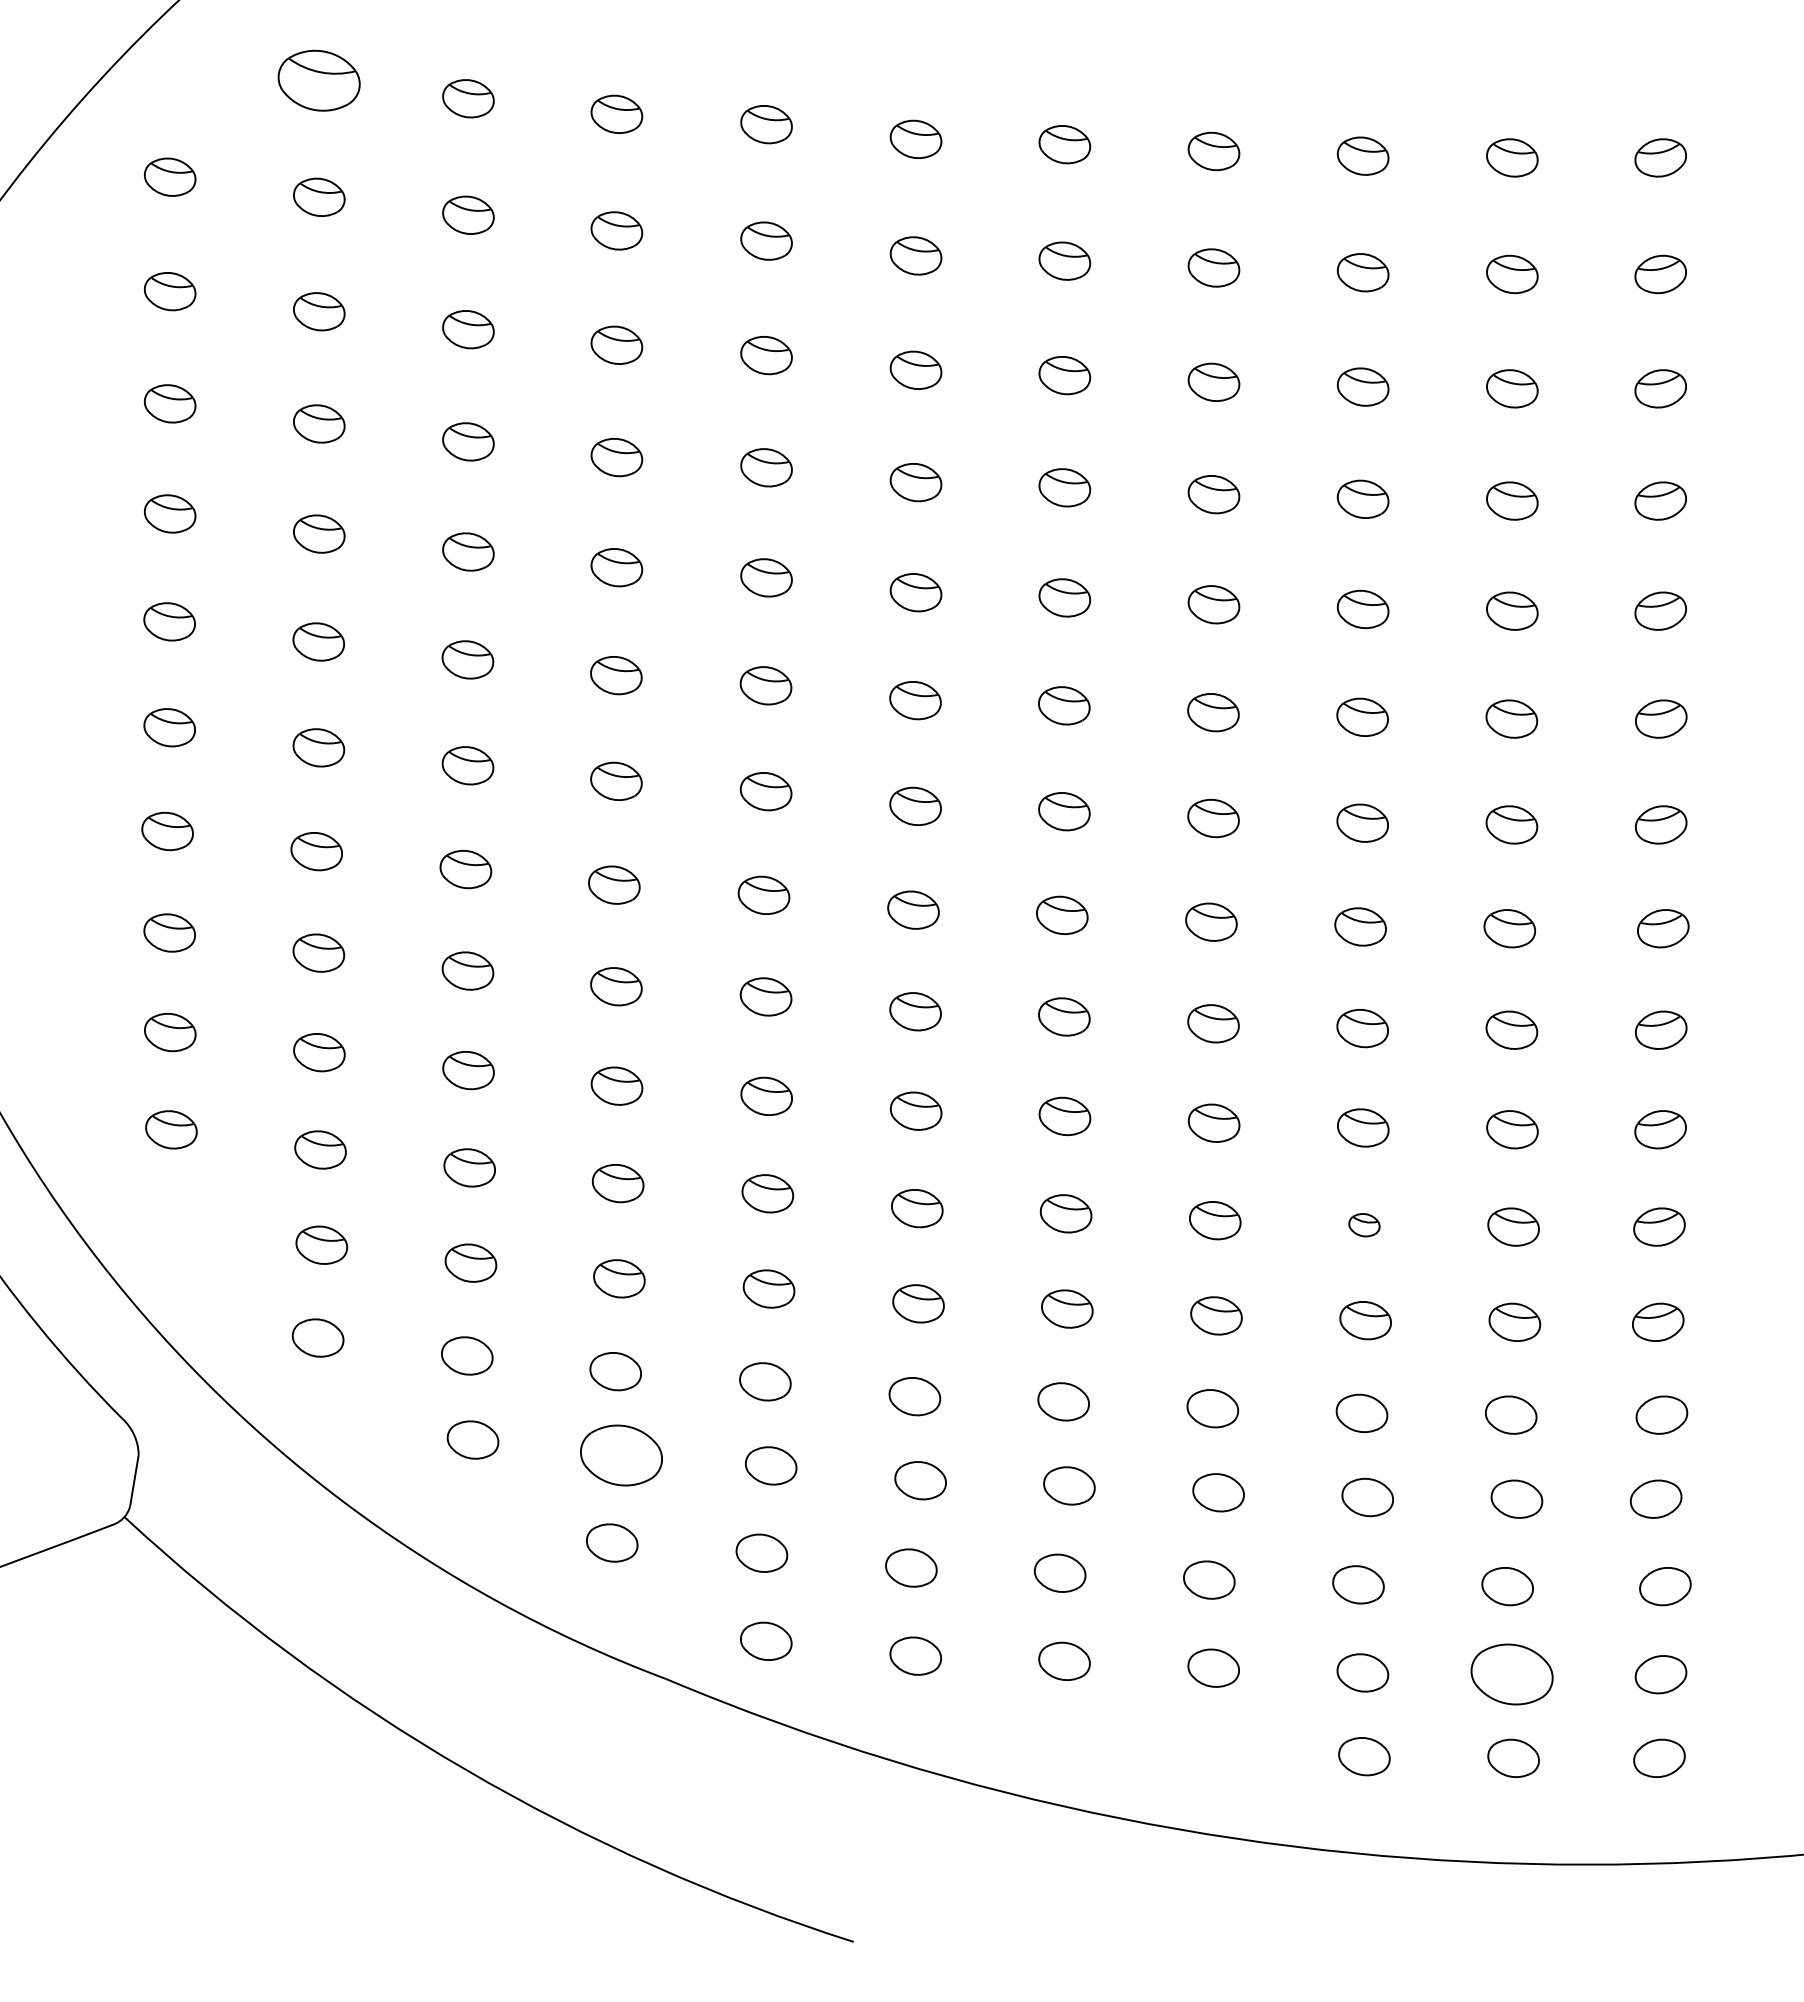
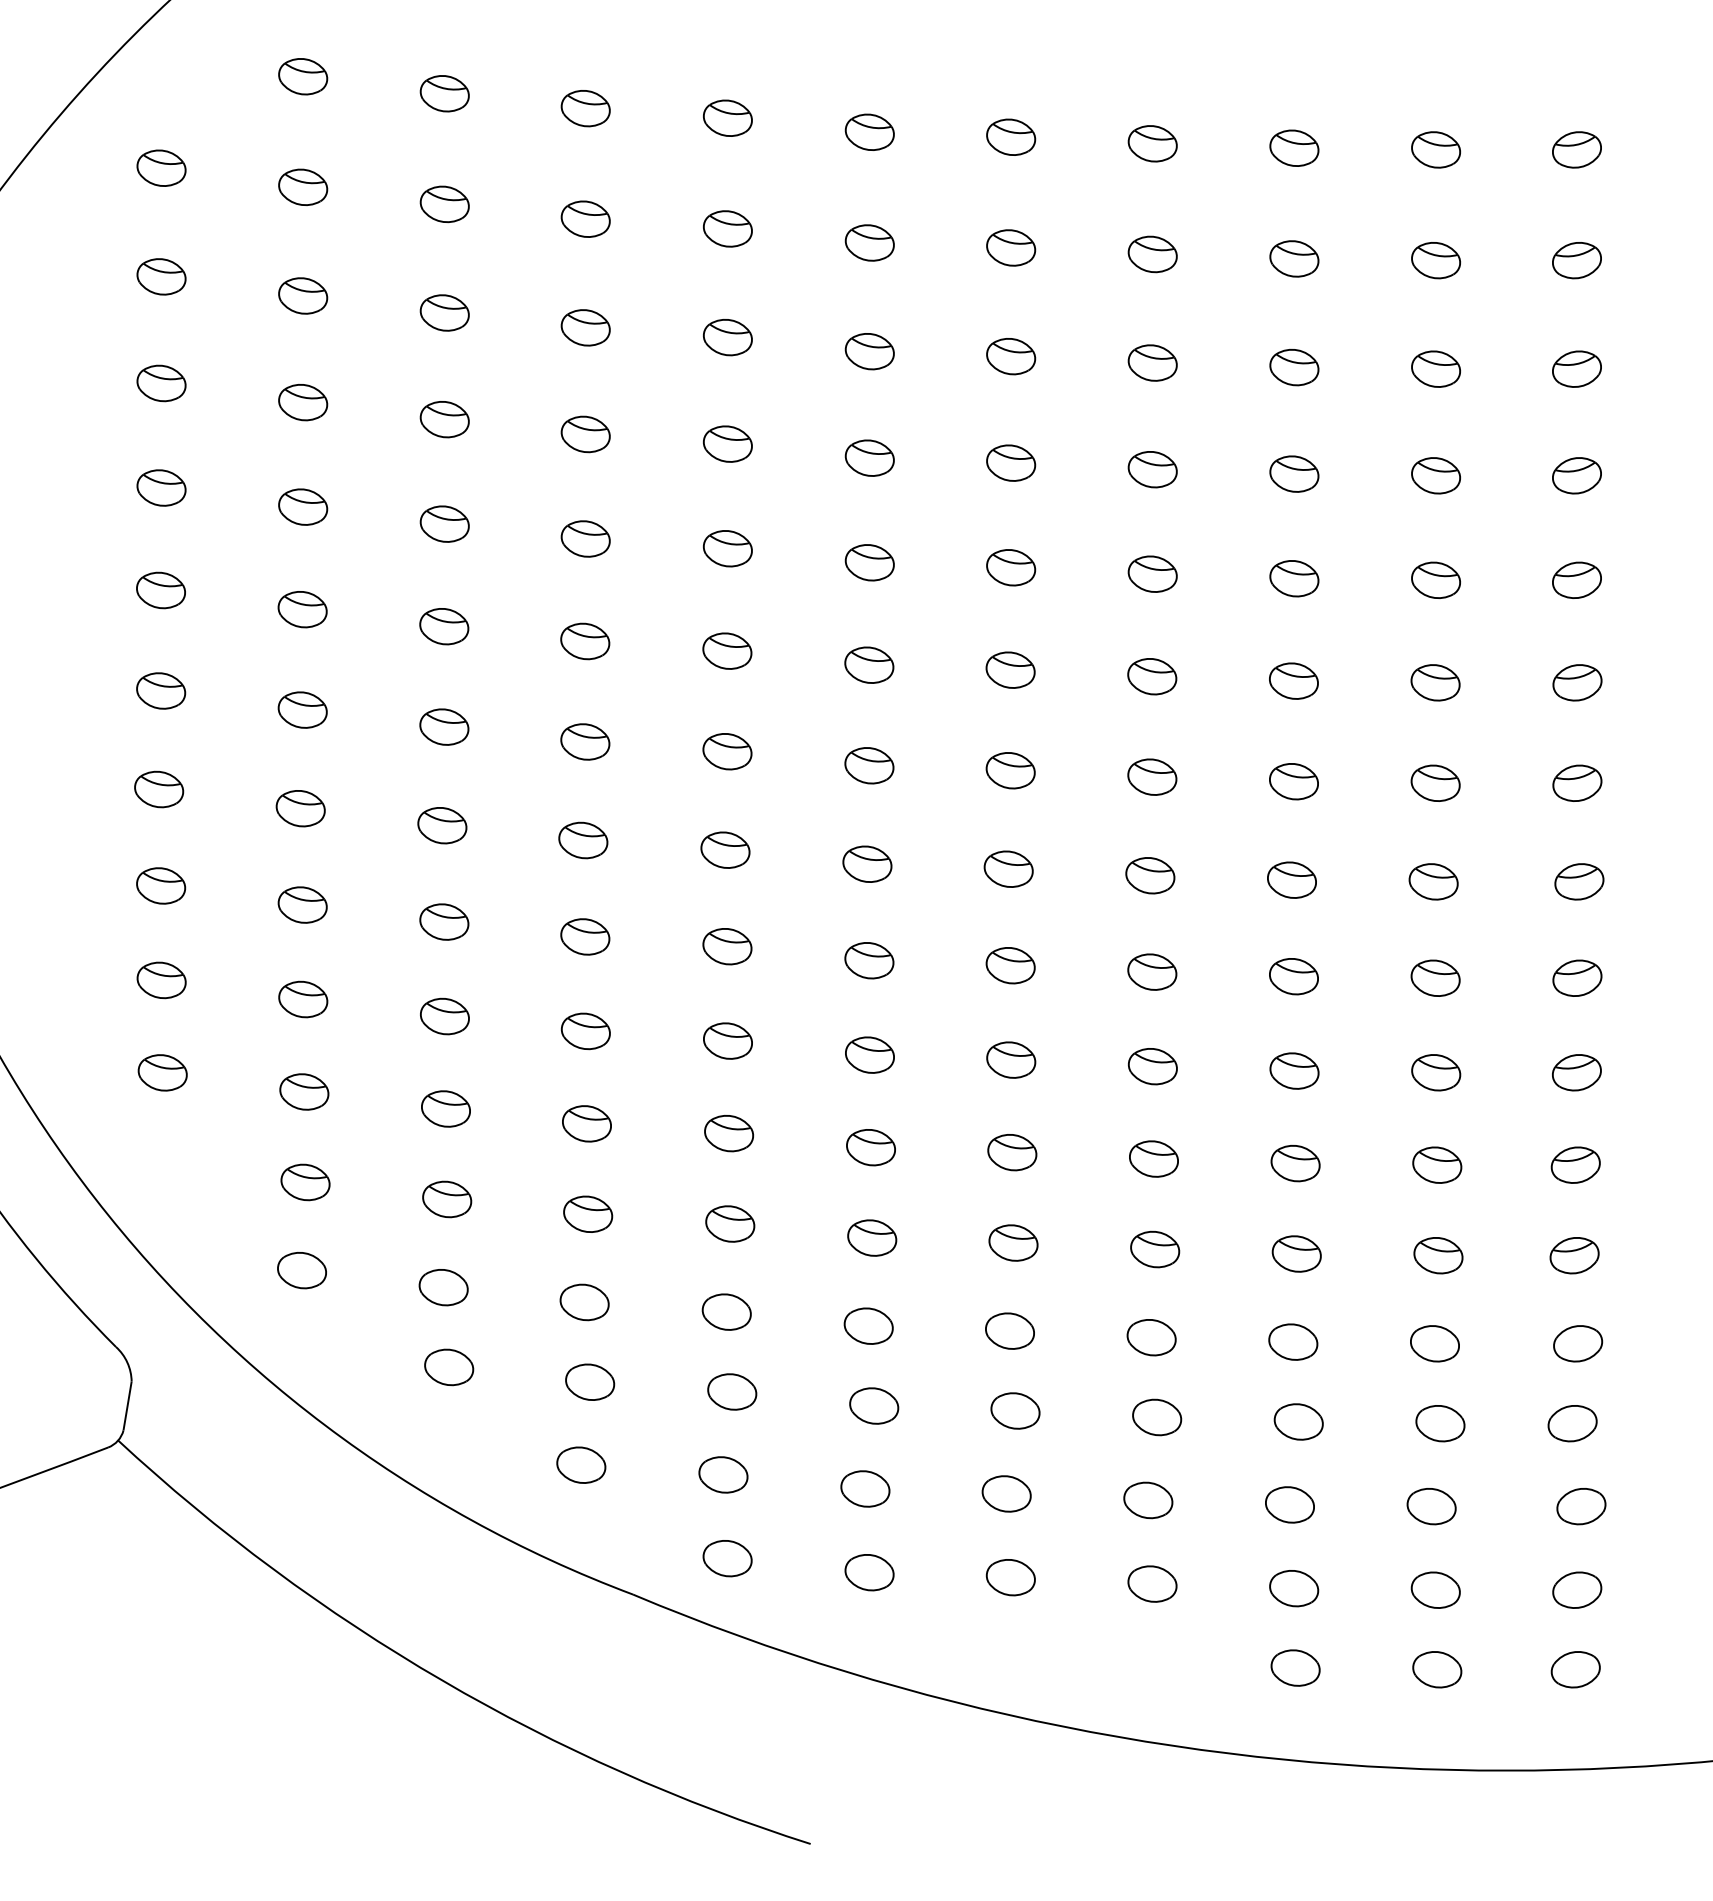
part: (319, 80) -> (303, 76), size x0.62
part: (1364, 1224) -> (1295, 1162), size x1.67
part: (621, 1455) -> (590, 1382), size x0.62
part: (1511, 1674) -> (1435, 1590), size x0.62

